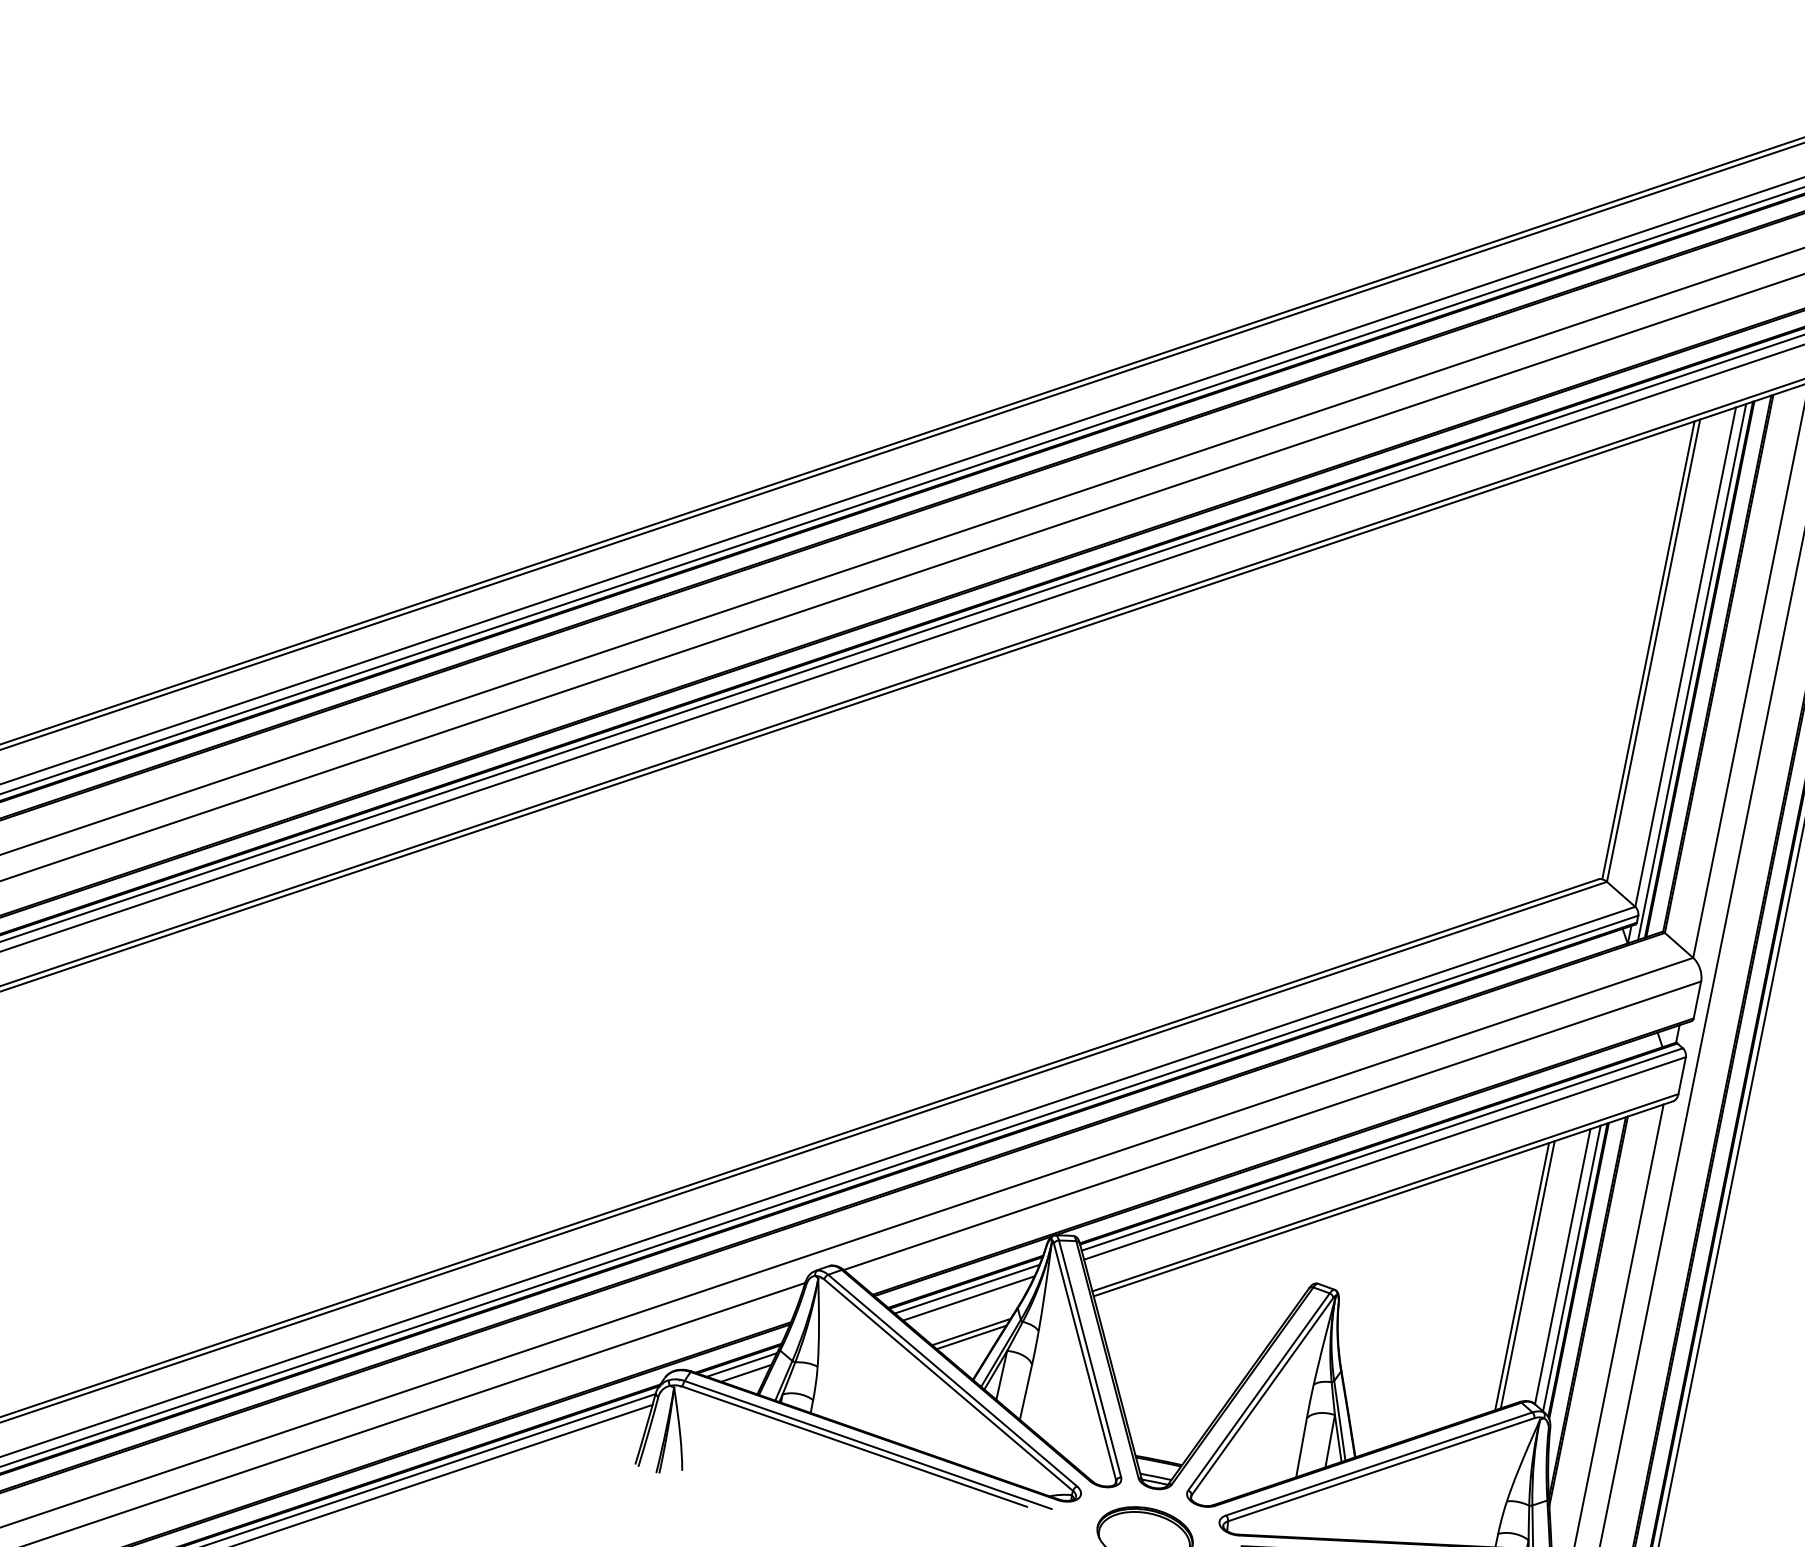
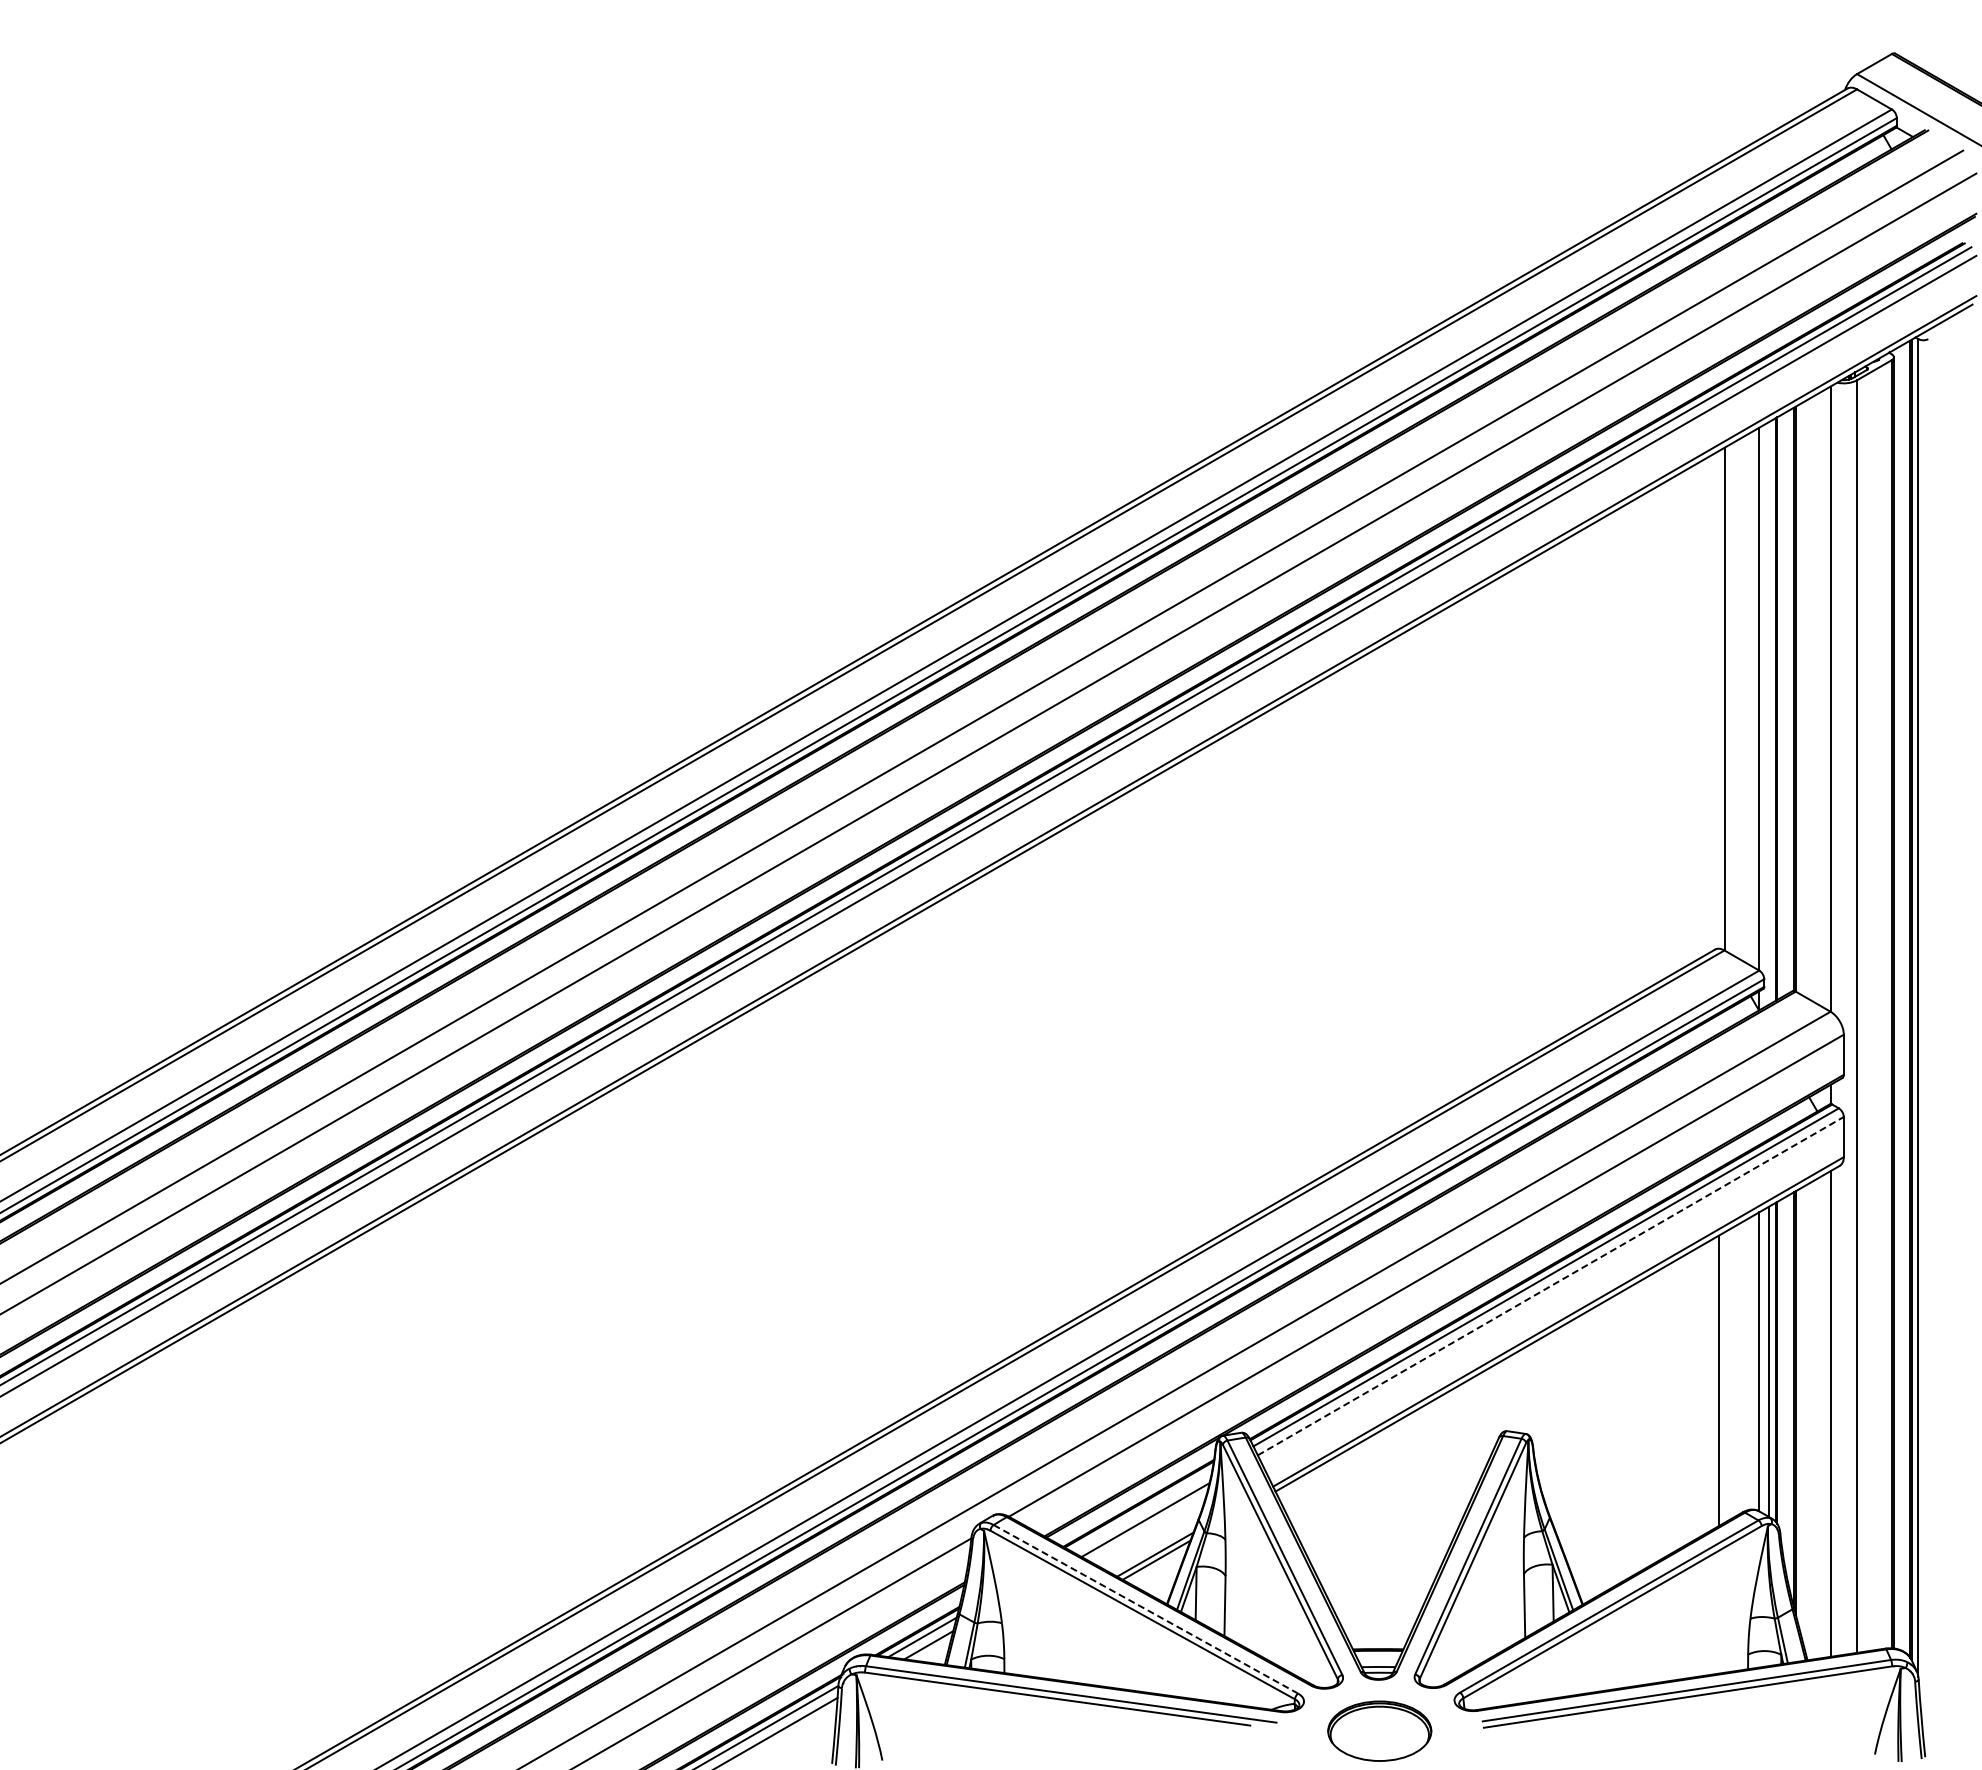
line: (1648, 650) -> (1719, 699), removed
line: (1692, 671) -> (1769, 712), removed
line: (1385, 1157) -> (1551, 1285), solid -> dashed
line: (1527, 1274) -> (1724, 1377), removed
line: (966, 1288) -> (1141, 1510), removed
line: (952, 1380) -> (1145, 1609), solid -> dashed

